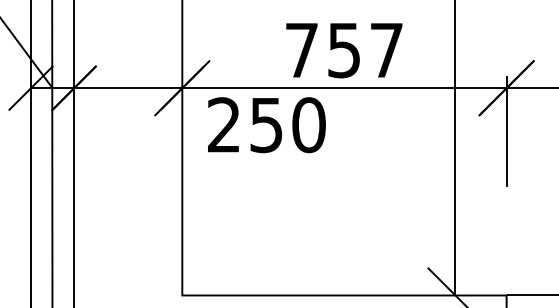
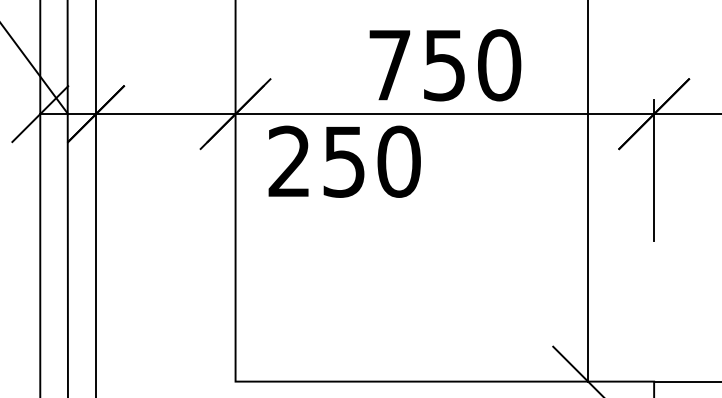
text: (386, 50) -> (499, 65), 757 -> 750

